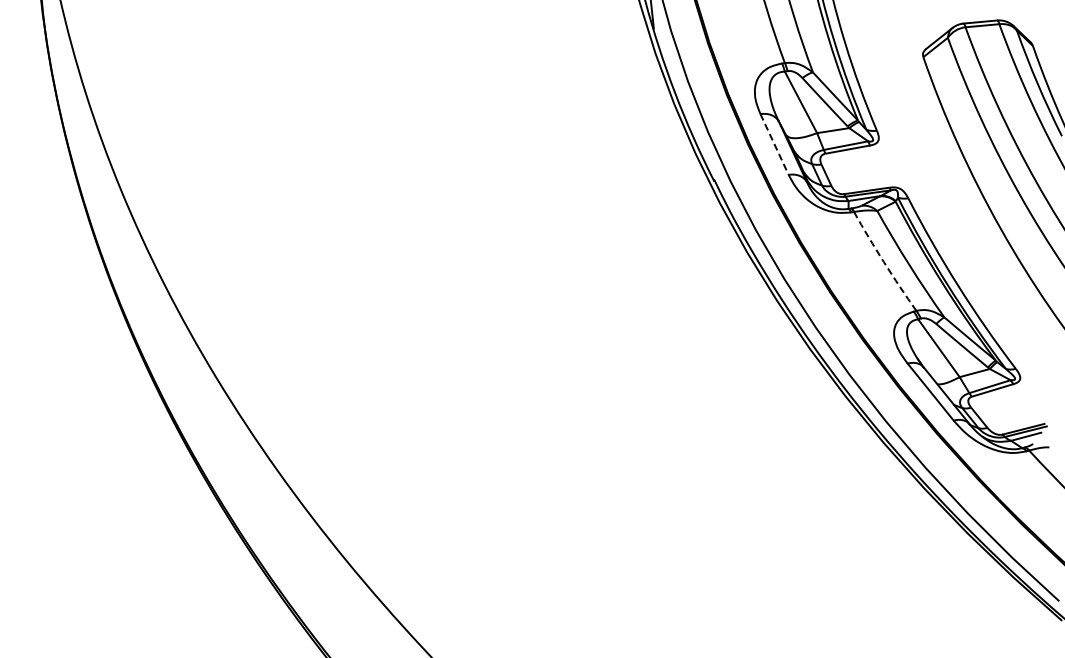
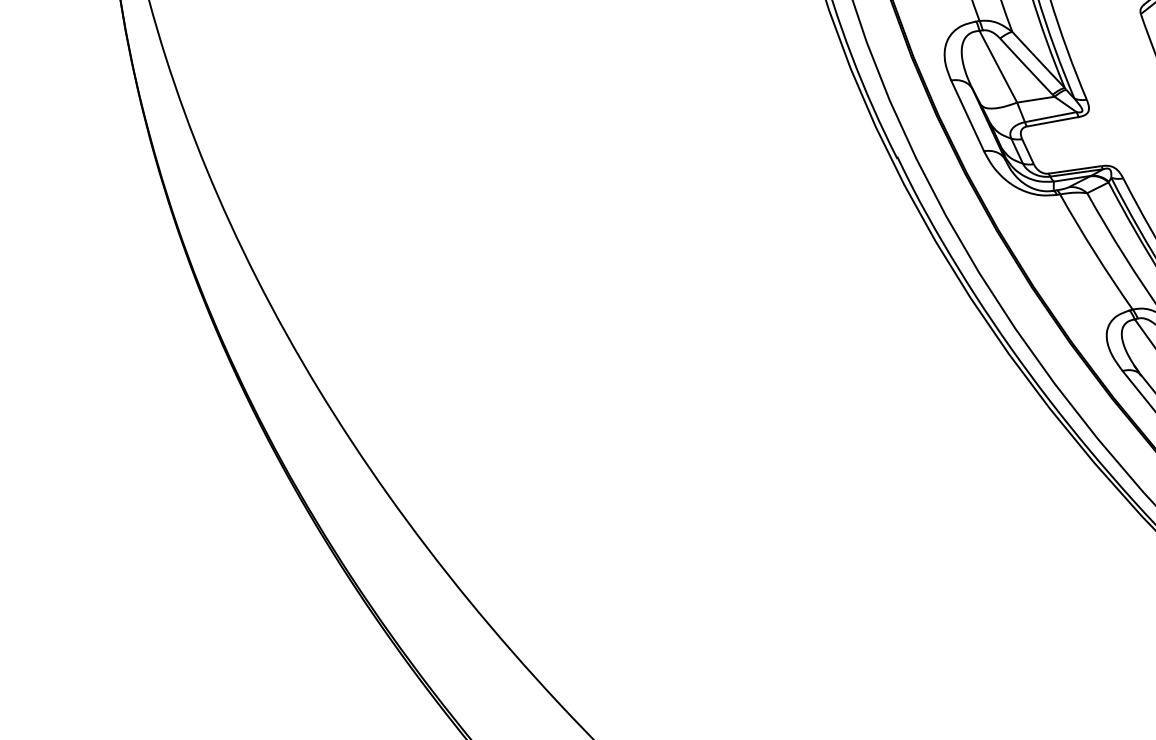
line: (774, 144) -> (967, 115), dashed -> solid
arc: (883, 262) -> (1094, 253), dashed -> solid

